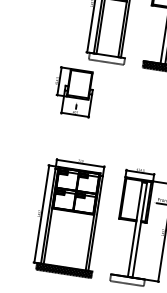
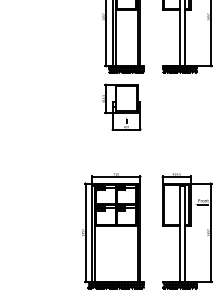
hatch: (106, 58) -> (126, 69), added
part: (73, 91) -> (121, 106), moved
hatch: (127, 279) -> (180, 284), added

